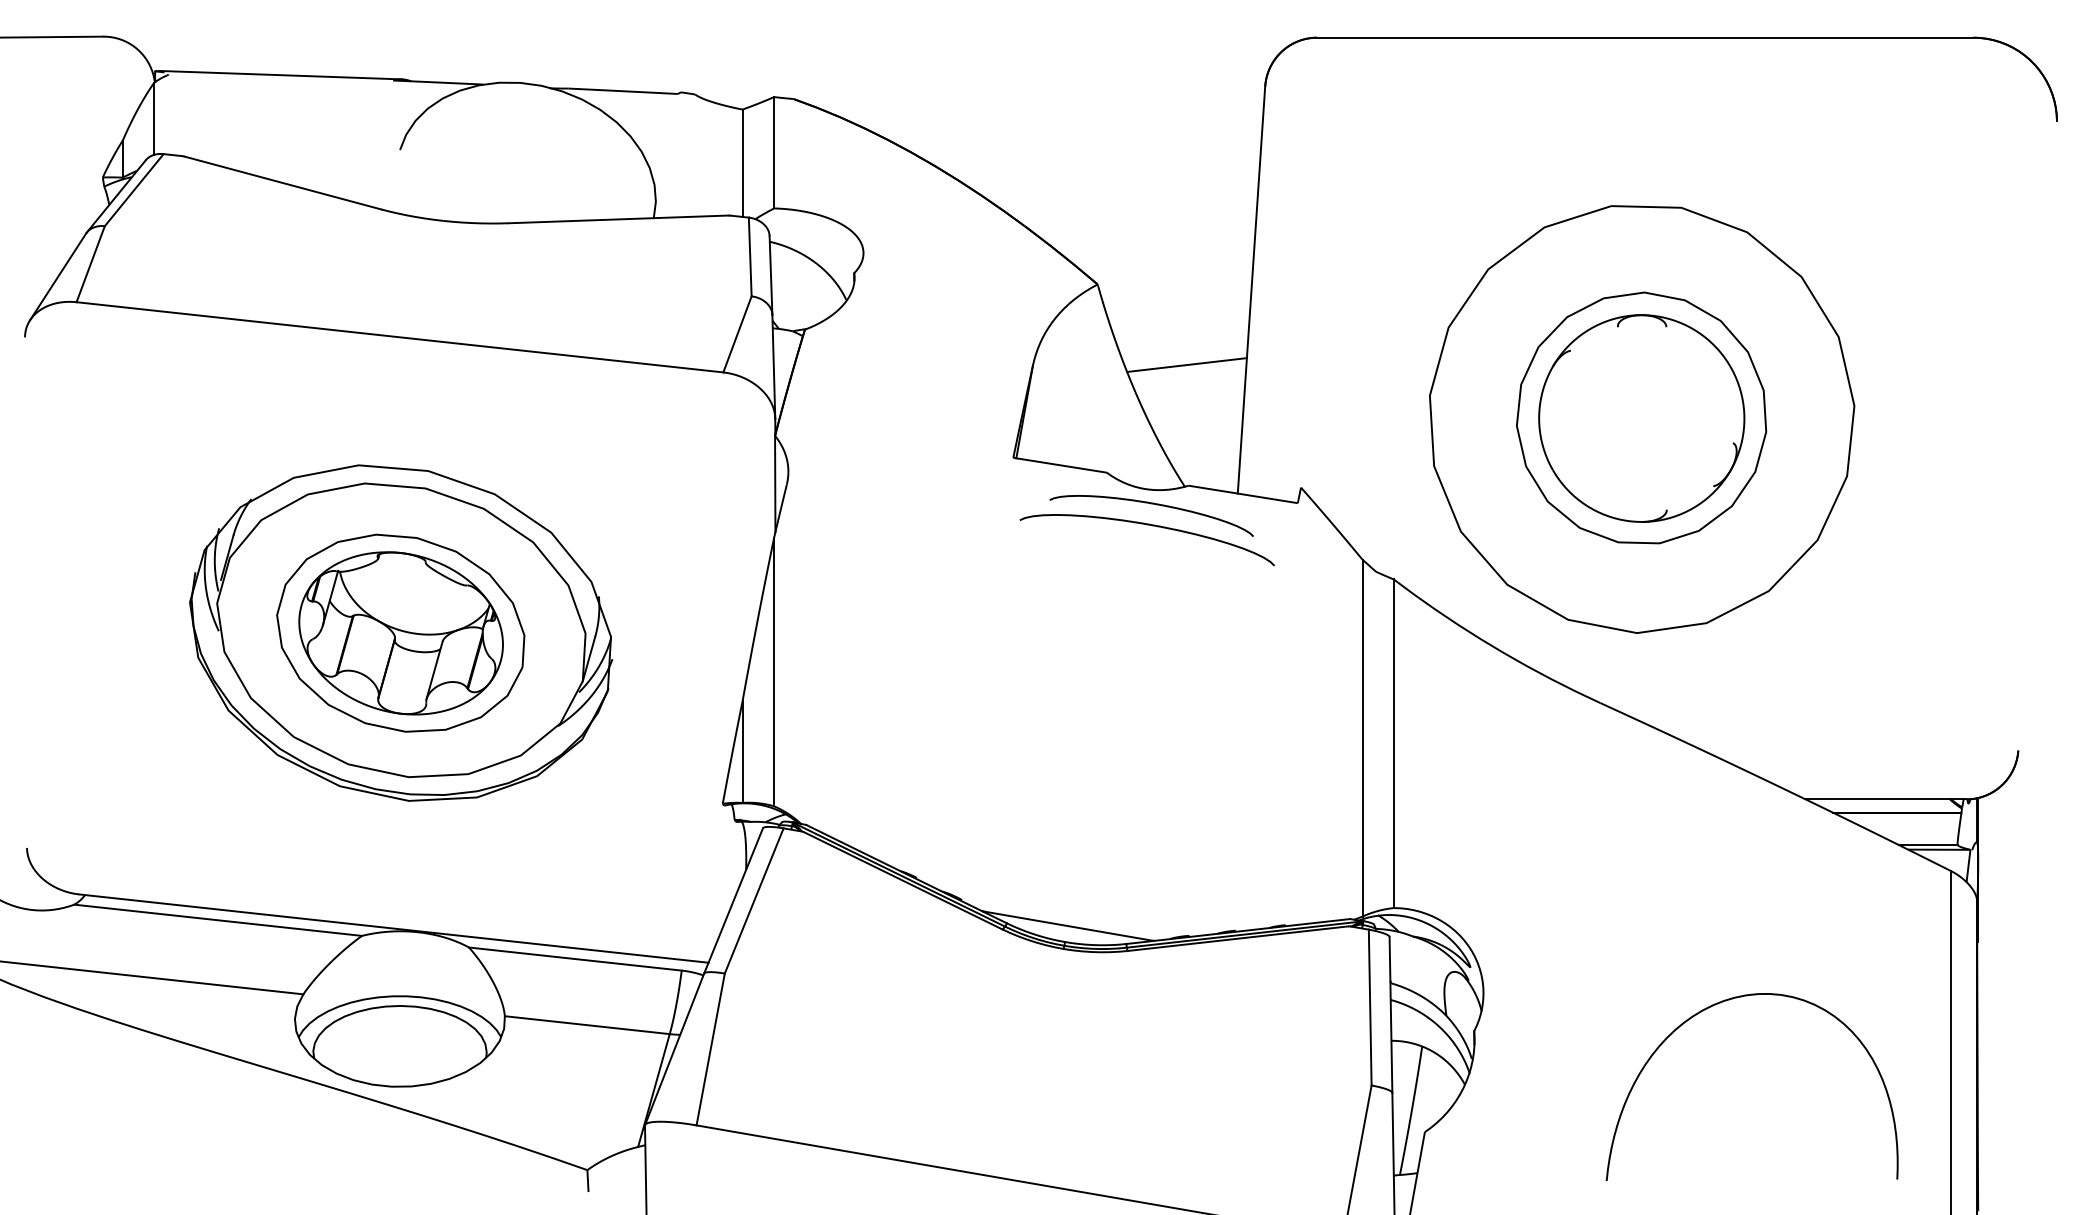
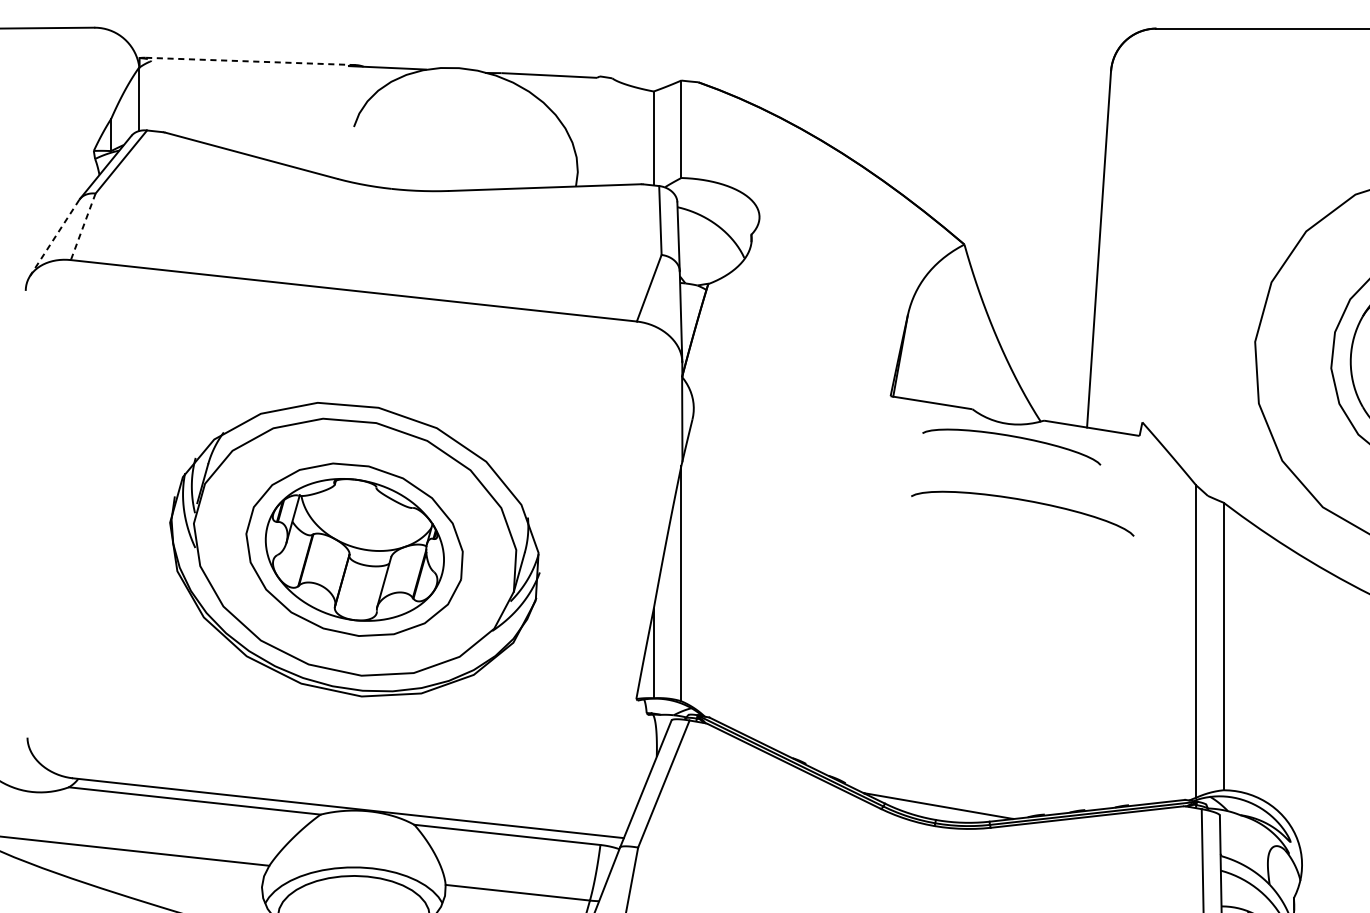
line: (281, 75) -> (250, 61), solid -> dashed
line: (90, 264) -> (83, 227), solid -> dashed
line: (58, 276) -> (55, 237), solid -> dashed
line: (1186, 364) -> (1042, 314), removed
curve: (1146, 525) -> (1022, 500), moved

